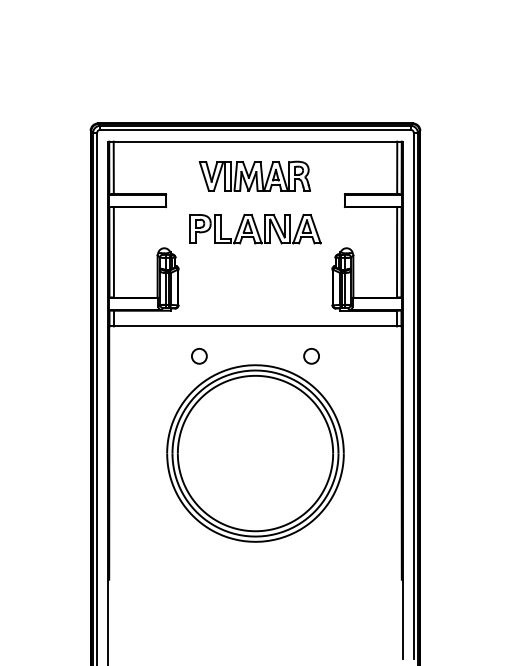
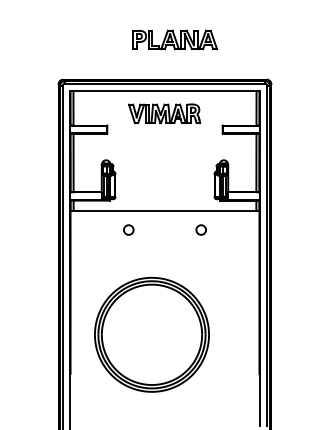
part: (256, 228) -> (175, 39), moved
part: (254, 453) -> (151, 334), moved

